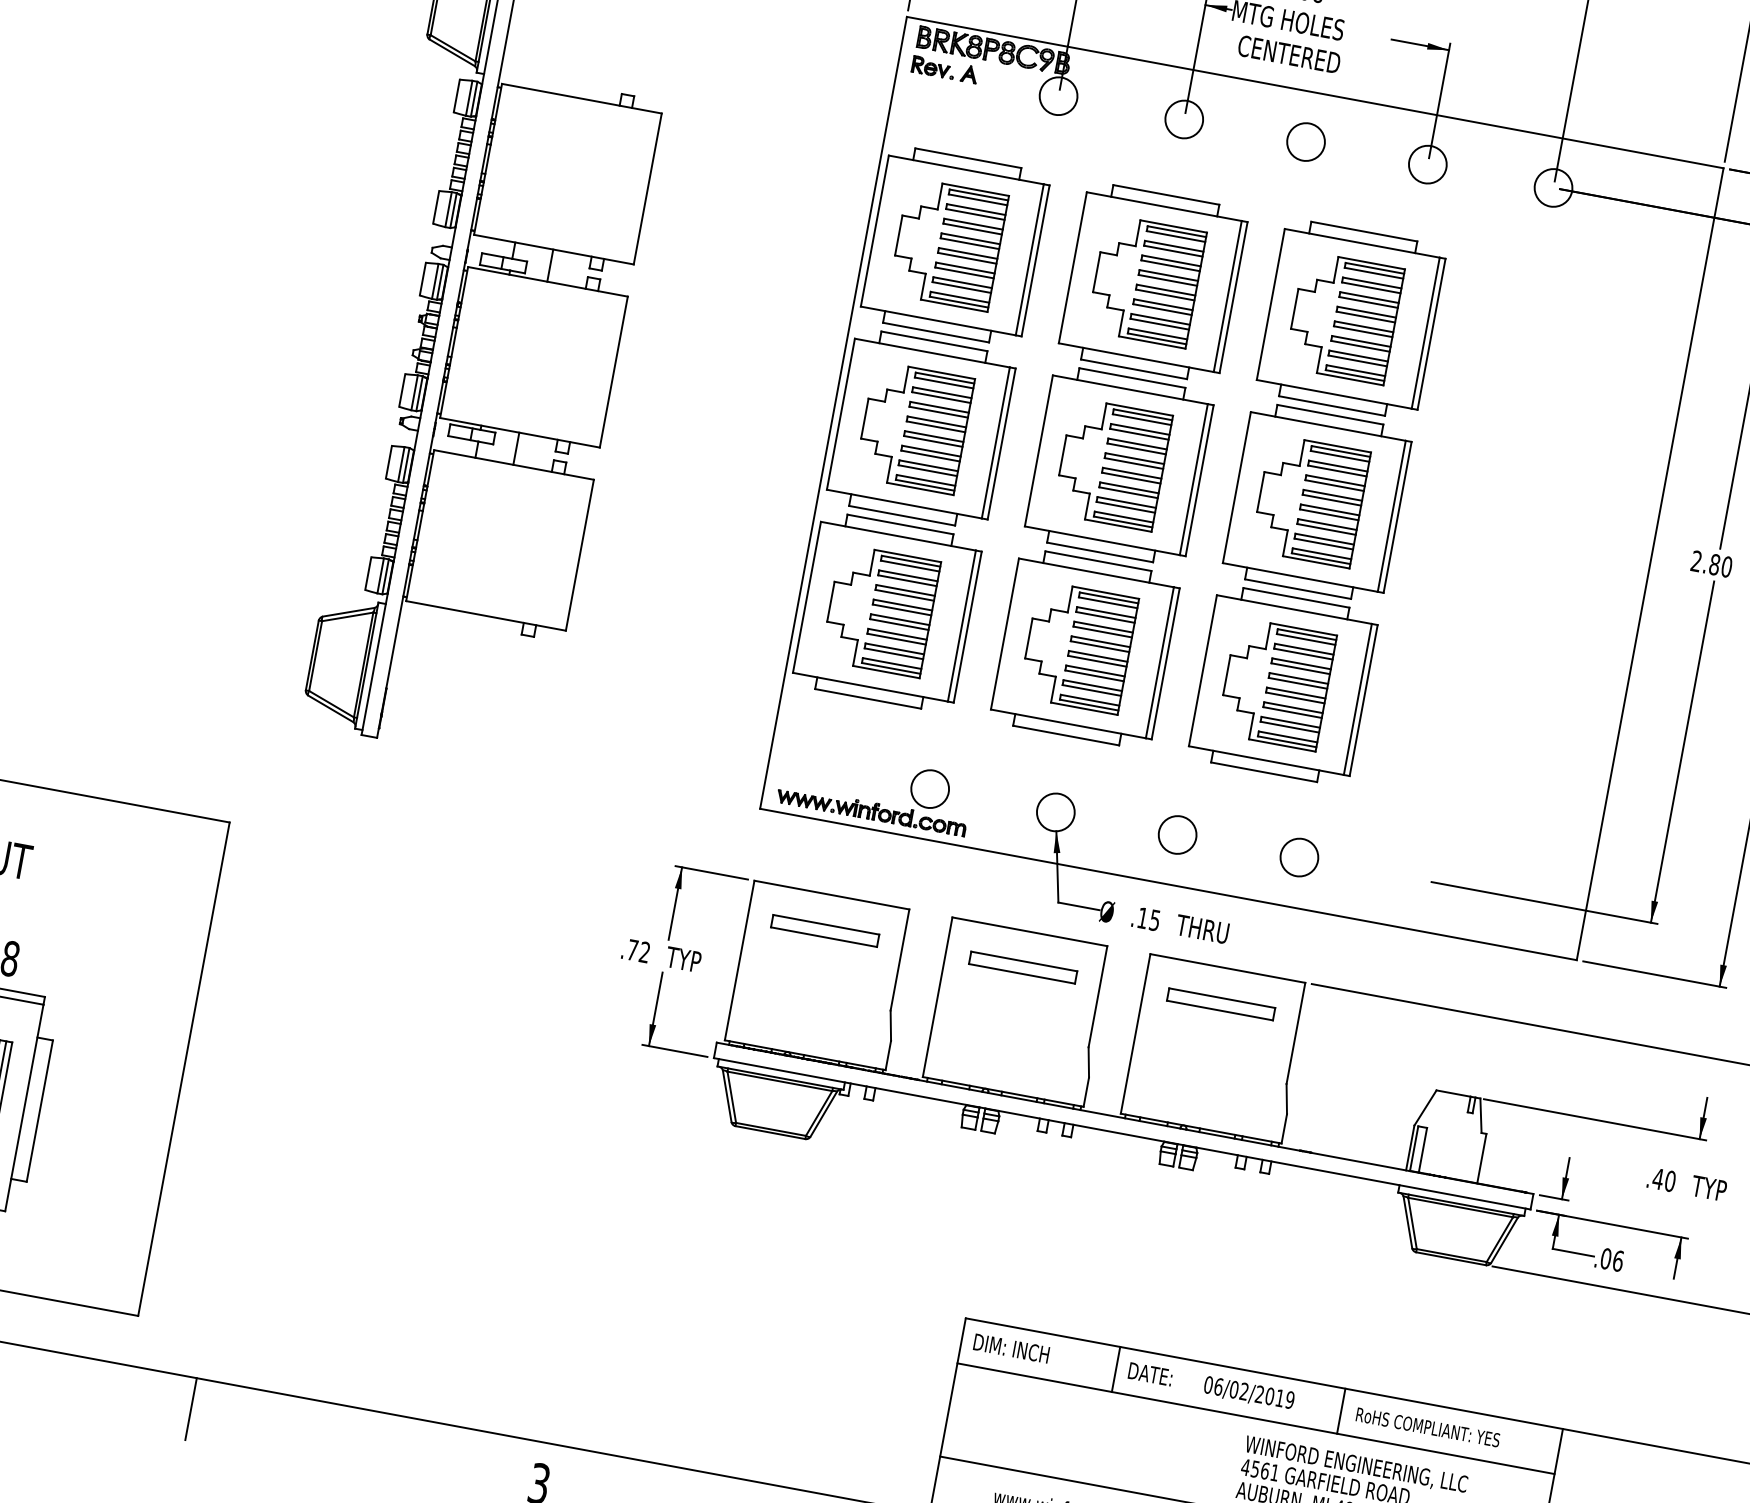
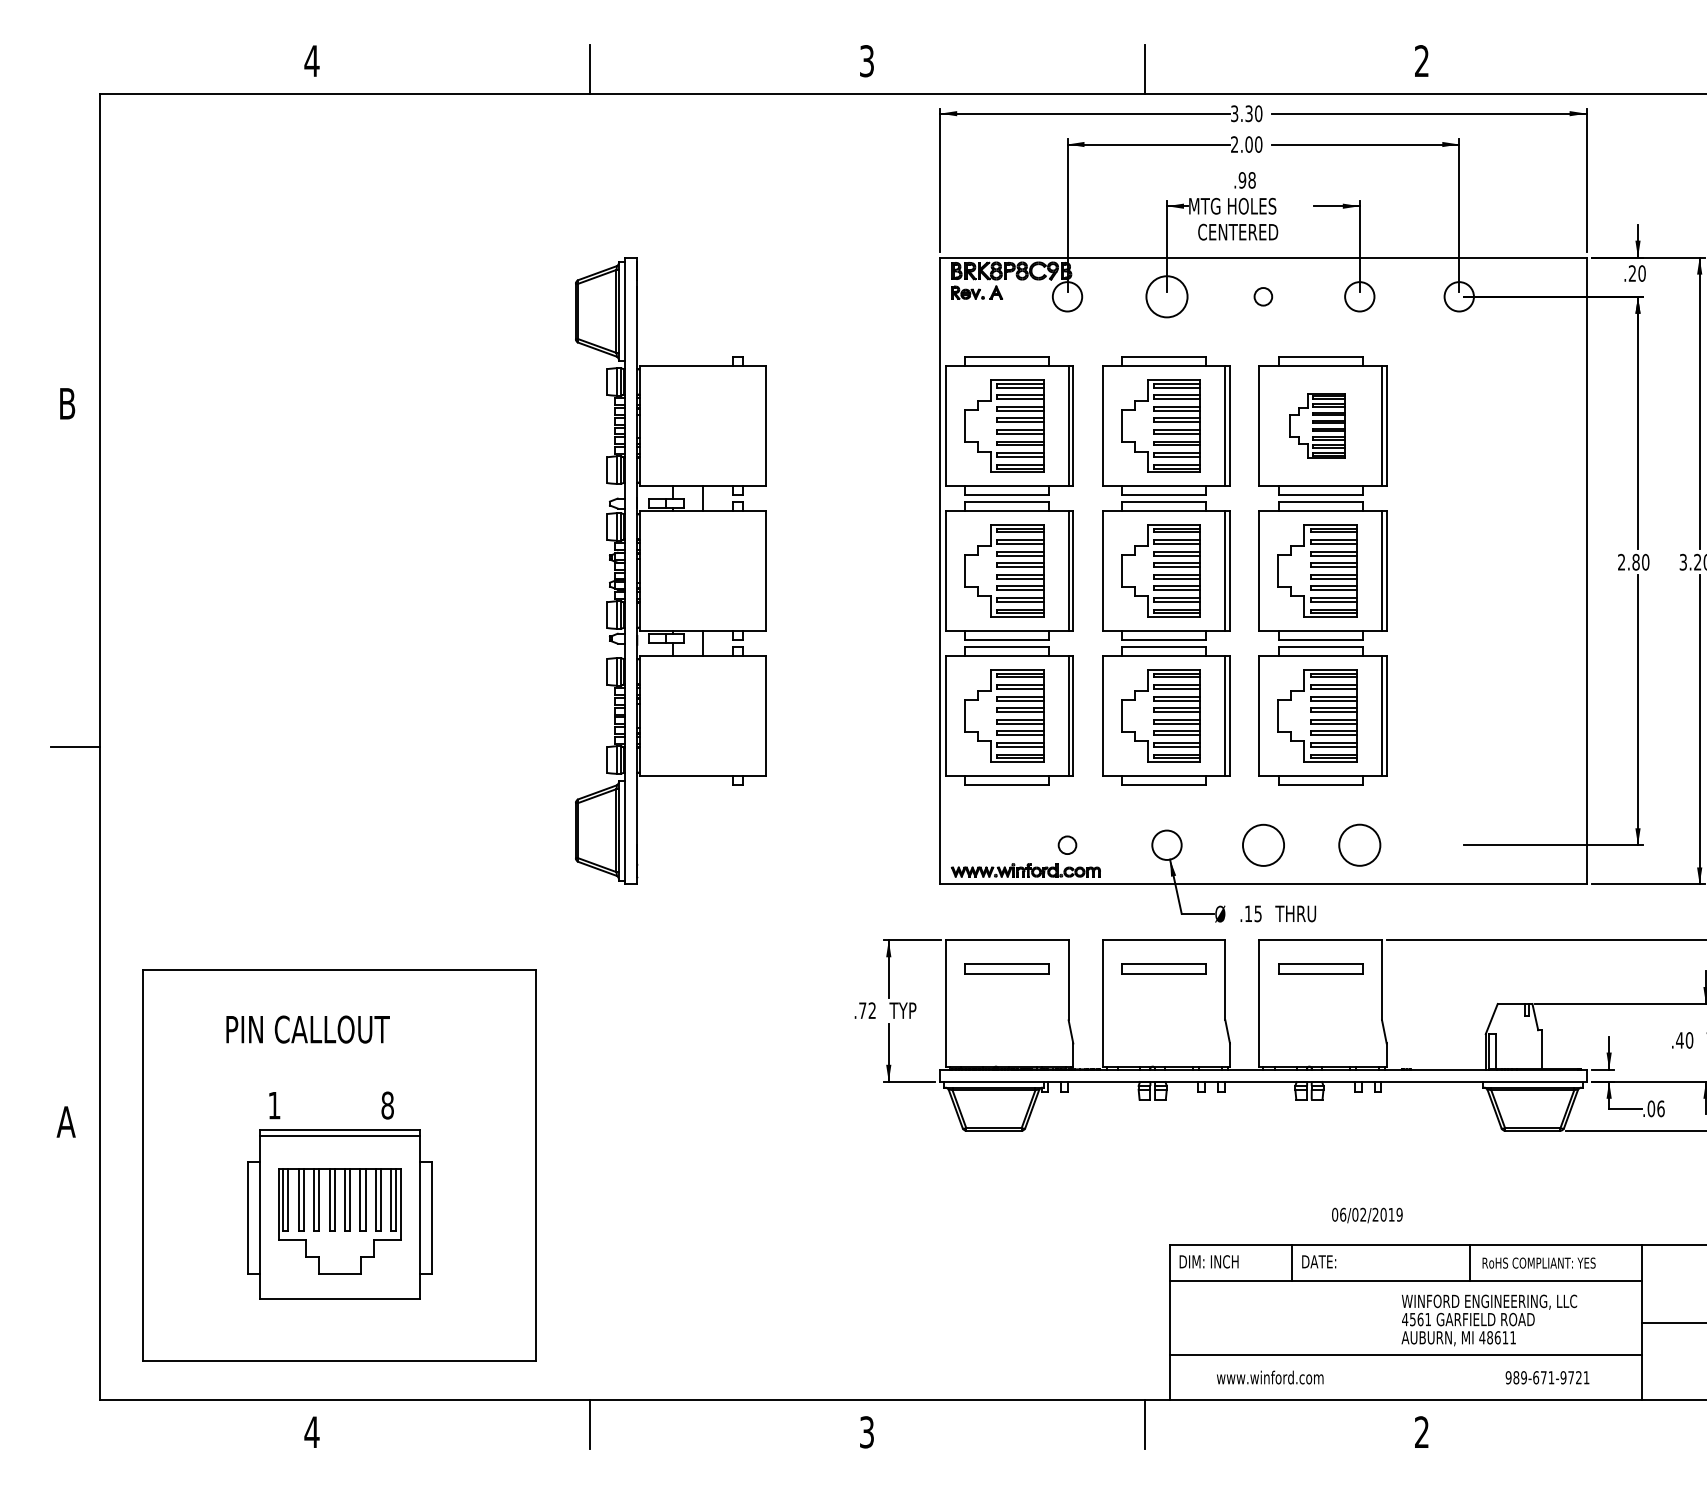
circle: (1183, 118) -> (1166, 296), size x1.4
circle: (1306, 141) -> (1263, 296), size x0.6
part: (1344, 317) -> (1317, 425), size x0.7
circle: (930, 788) -> (1067, 844), size x0.6
circle: (1176, 833) -> (1262, 844), size x1.4
circle: (1299, 856) -> (1359, 844), size x1.4
text: (1249, 1393) -> (1367, 1215), moved

